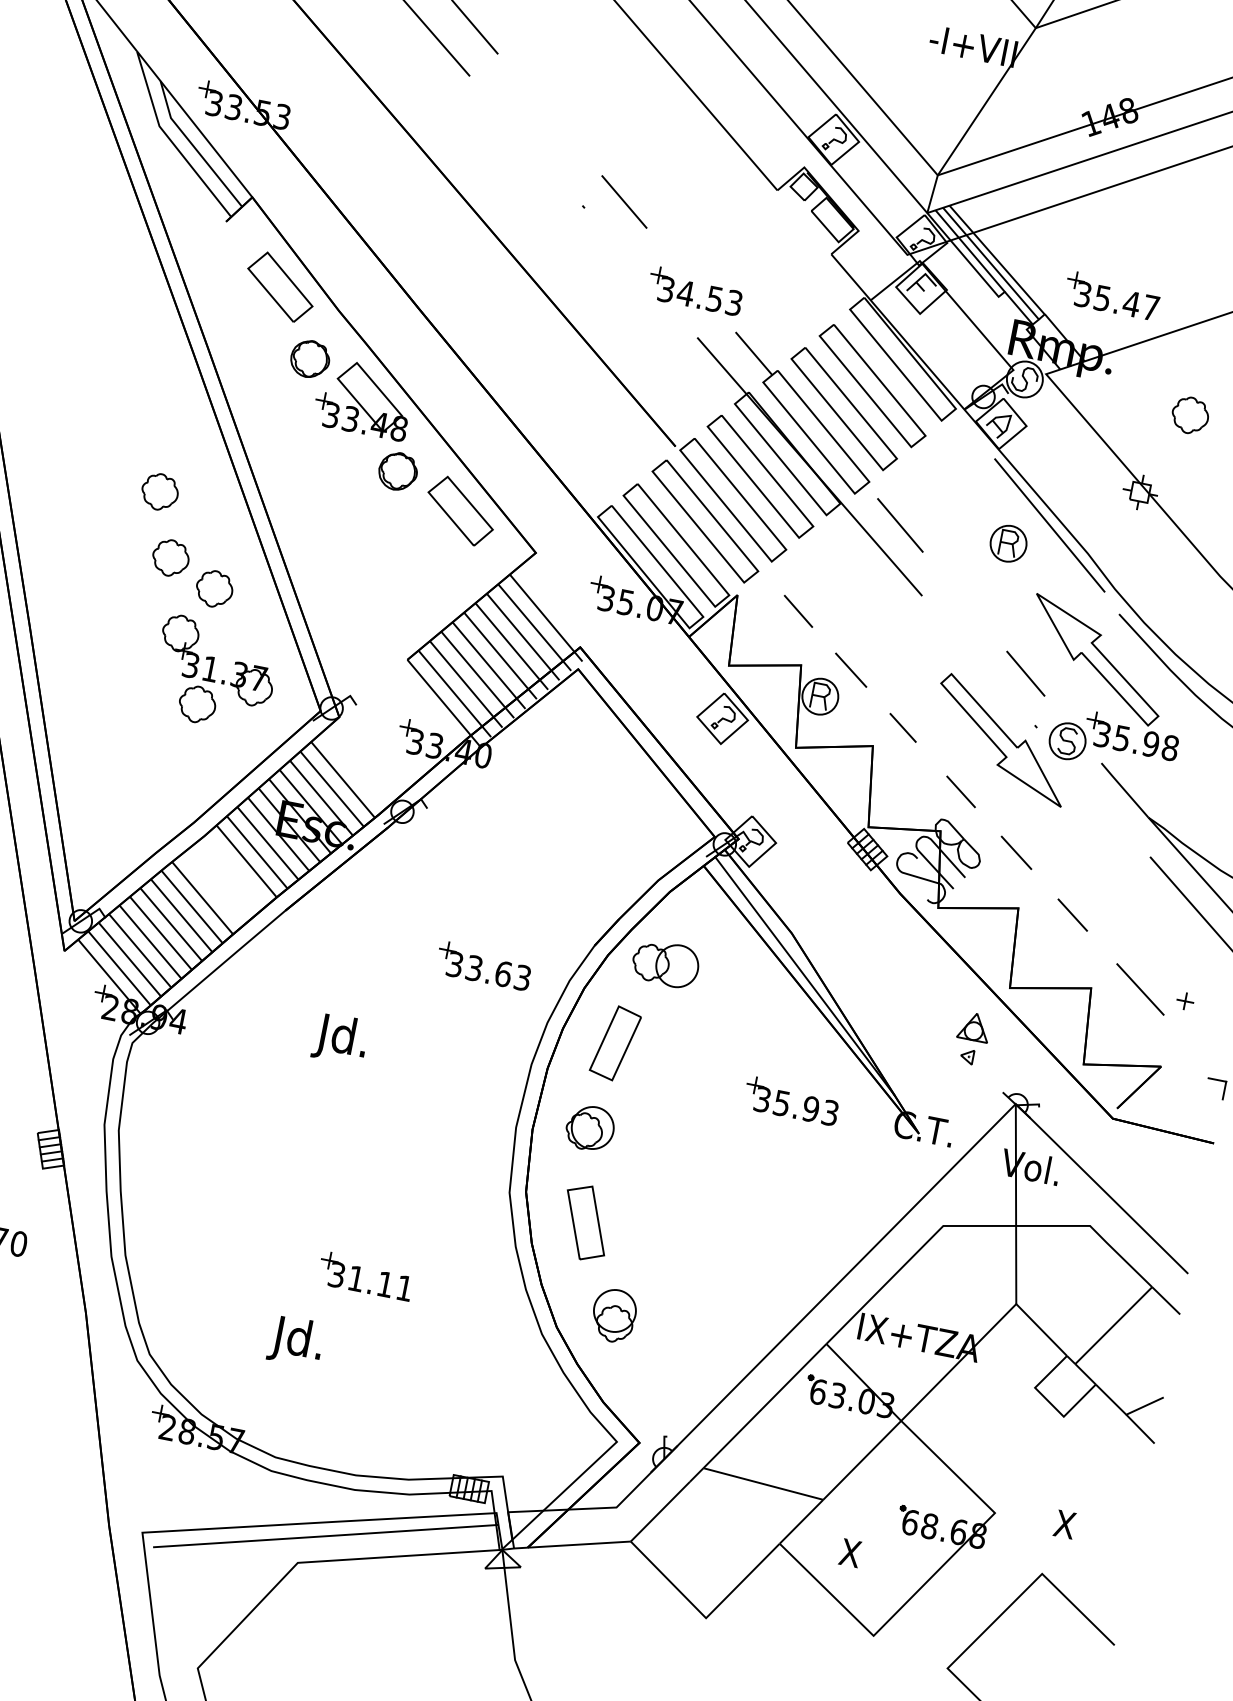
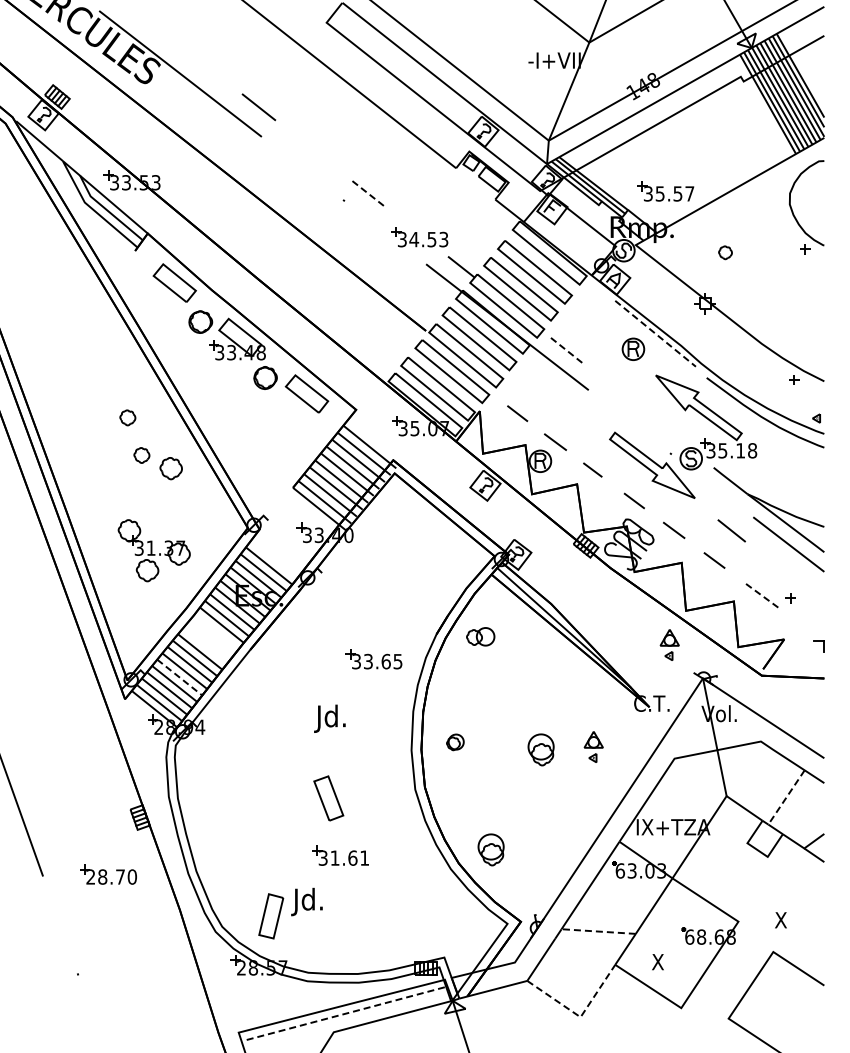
line: (624, 201) -> (367, 192), solid -> dashed
text: (1131, 303) -> (677, 193), 35.47 -> 35.57
part: (1190, 415) -> (725, 252), size x0.6
part: (159, 491) -> (127, 417), size x0.7
line: (900, 525) -> (567, 351), solid -> dashed
line: (1049, 526) -> (655, 334), solid -> dashed
part: (170, 558) -> (141, 455), size x0.7
part: (213, 673) -> (153, 550), moved
line: (1025, 673) -> (731, 530), moved
text: (1150, 743) -> (740, 450), 35.98 -> 35.18
line: (160, 933) -> (179, 677), solid -> dashed
part: (665, 963) -> (480, 636), size x0.7
text: (523, 976) -> (398, 660), 33.63 -> 33.65
line: (1141, 989) -> (763, 596), solid -> dashed
text: (340, 1038) -> (329, 718), moved
part: (615, 1043) -> (271, 916), moved
part: (791, 1100) -> (570, 702), removed
part: (590, 1128) -> (455, 742), size x0.6
part: (727, 1167) -> (540, 749), added
part: (814, 1179) -> (593, 746), added
part: (585, 1222) -> (328, 798), moved
text: (385, 1283) -> (352, 857), 31.11 -> 31.61
line: (1113, 1325) -> (786, 797), solid -> dashed
line: (763, 1483) -> (598, 931), solid -> dashed
line: (326, 1536) -> (347, 1013), solid -> dashed
line: (705, 1618) -> (580, 1017), solid -> dashed

